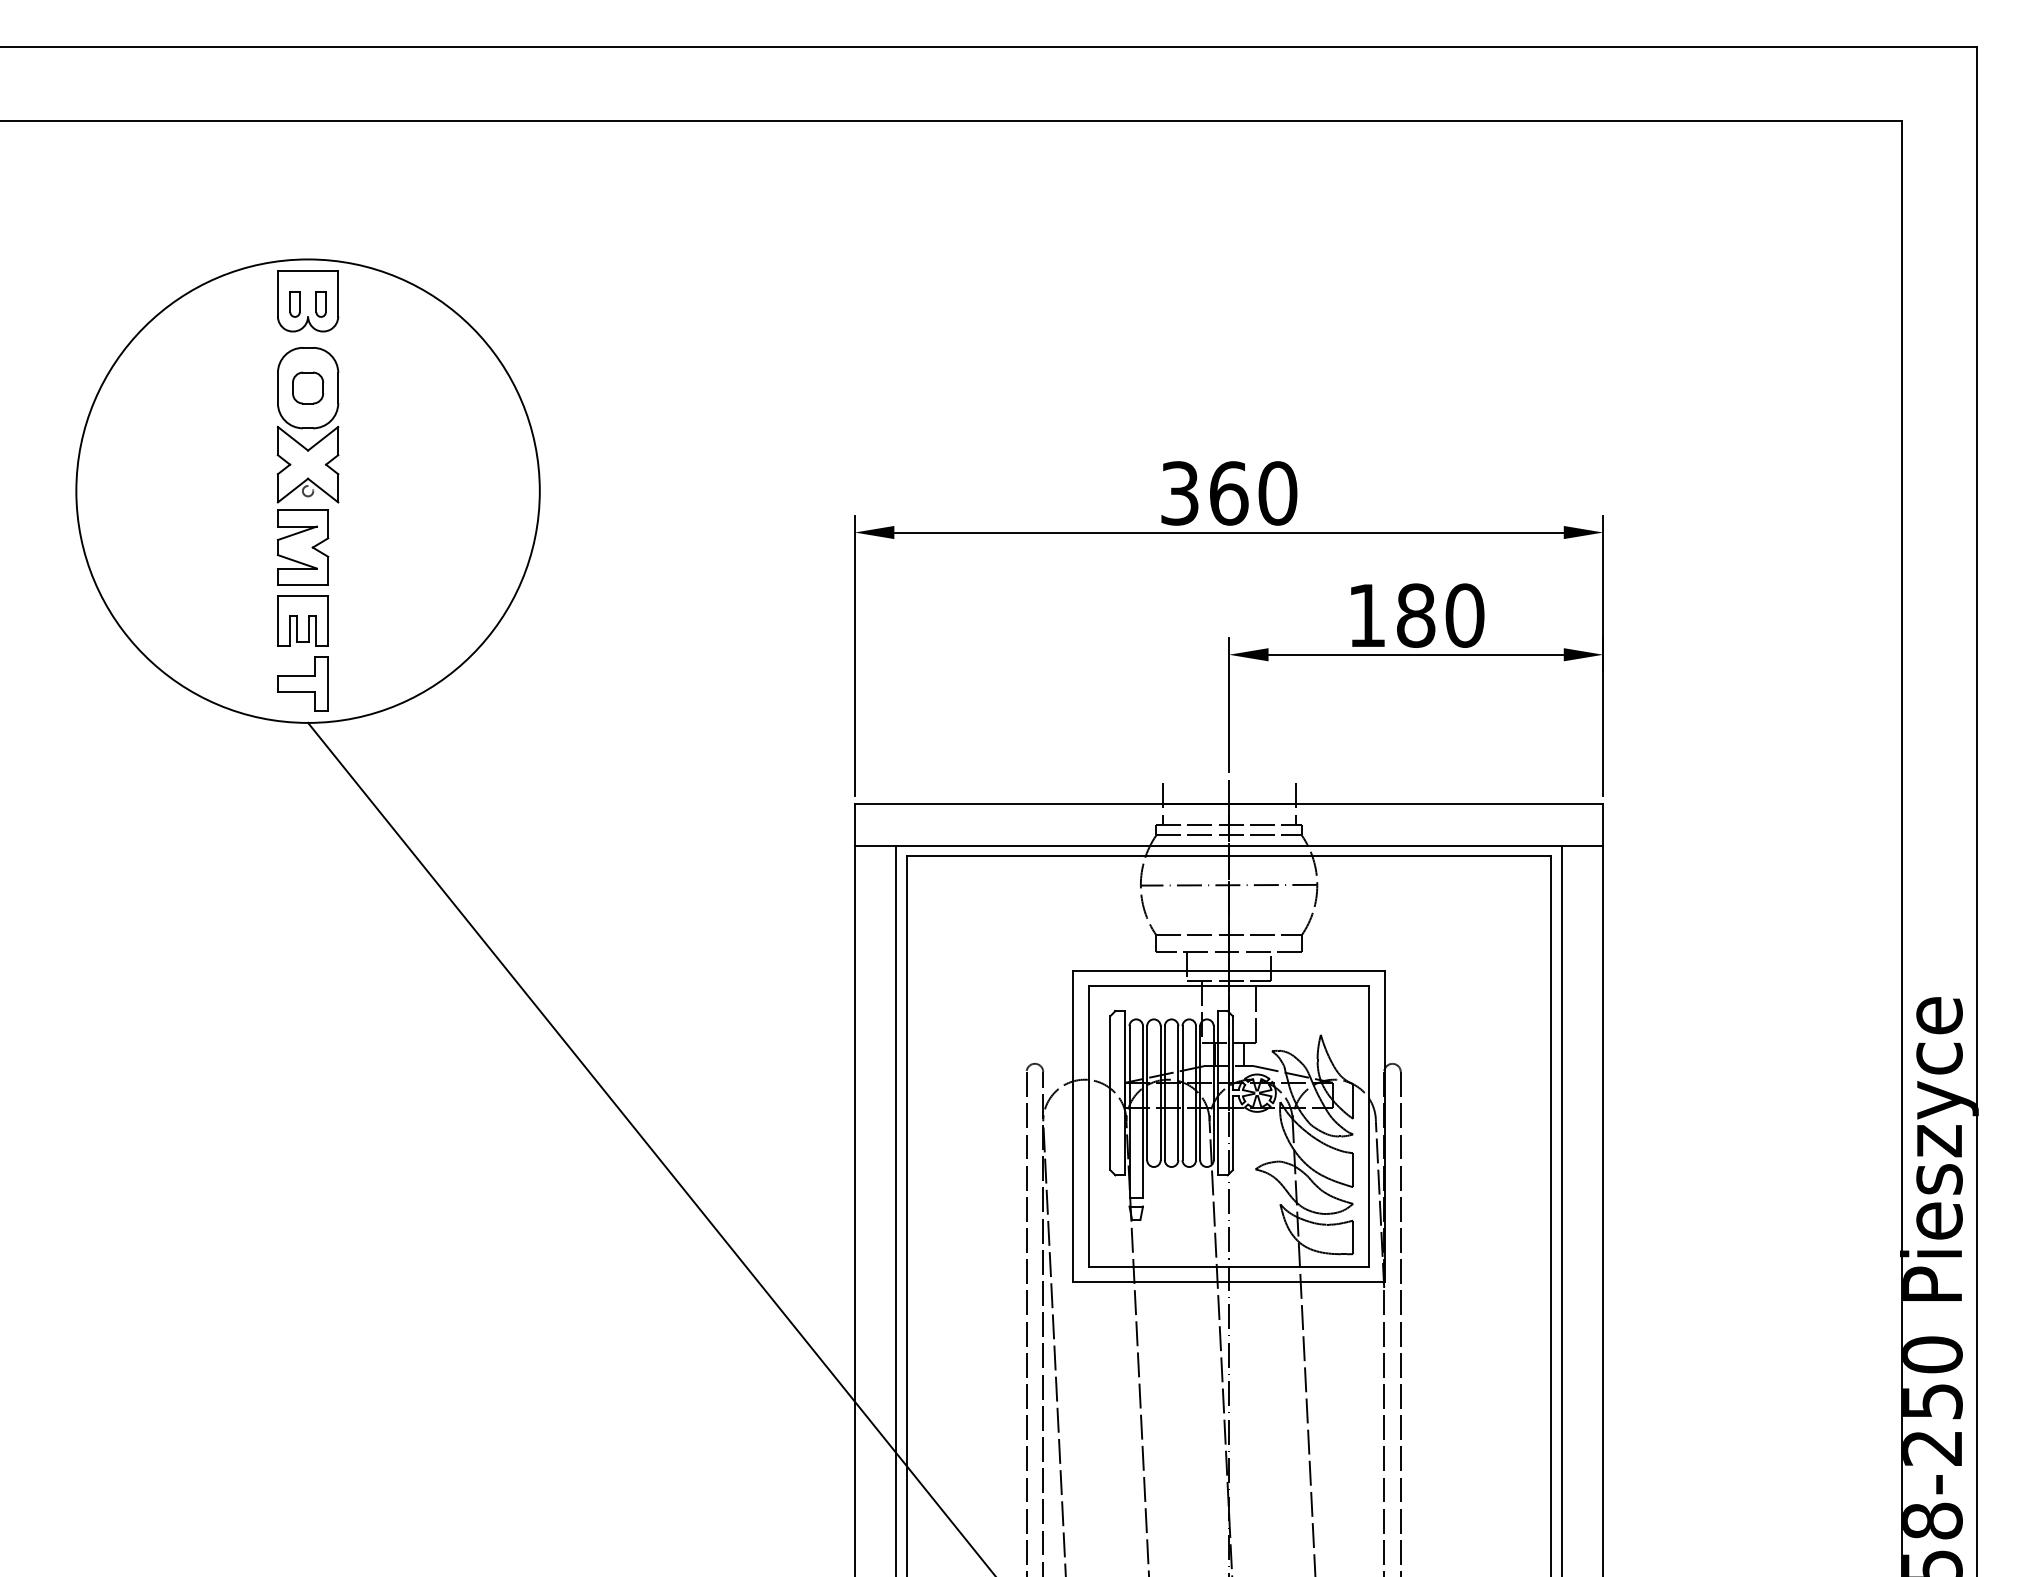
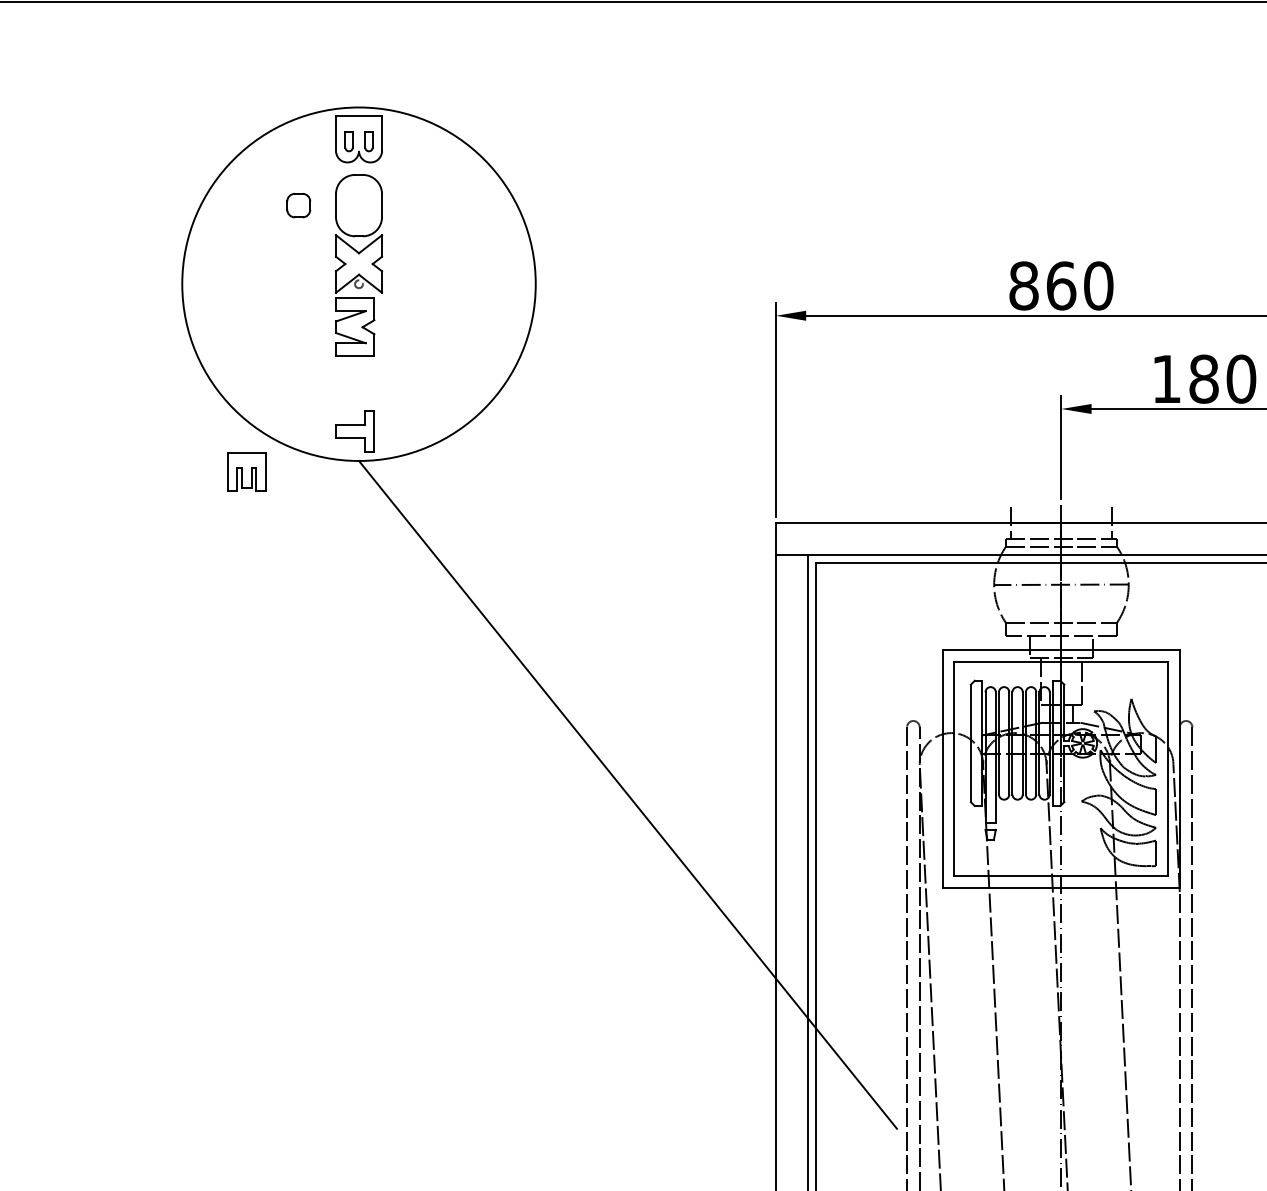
part: (307, 387) -> (298, 205), moved
text: (1179, 493) -> (1023, 286), 360 -> 860
part: (302, 620) -> (246, 471), moved

